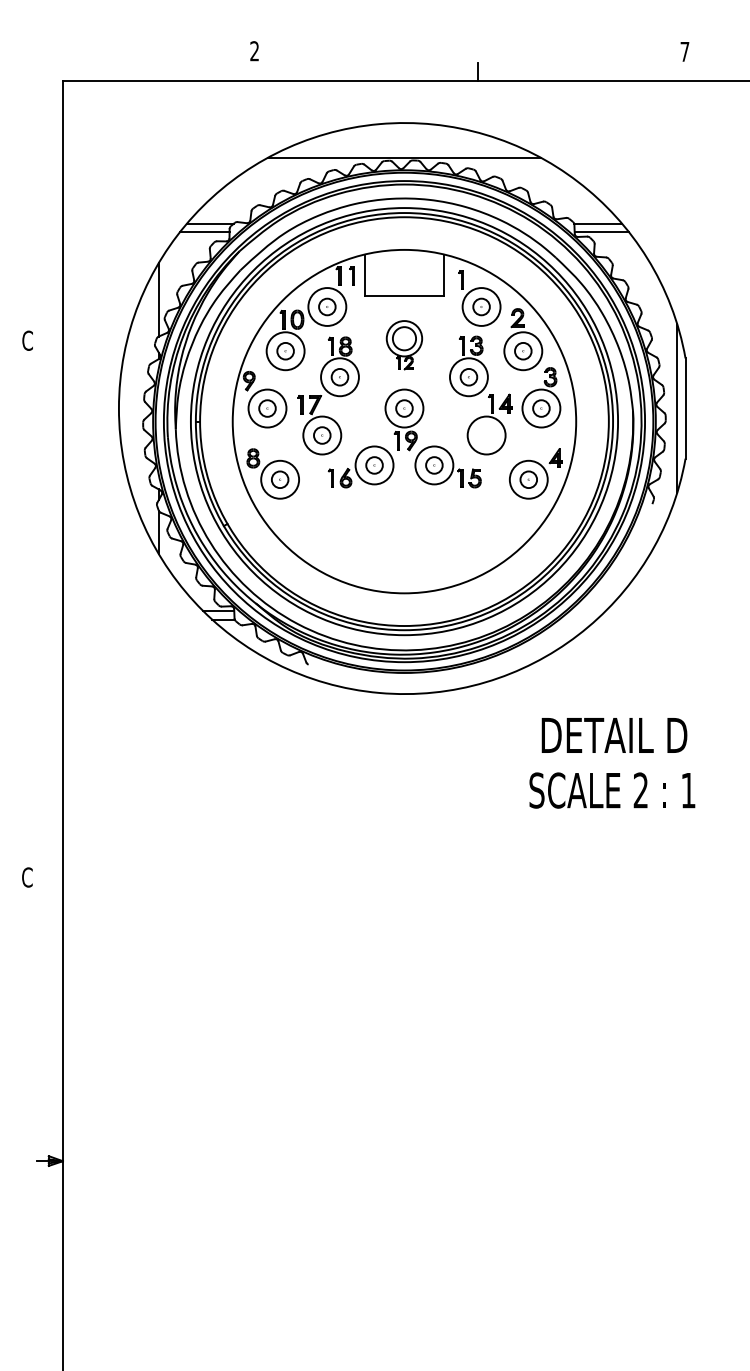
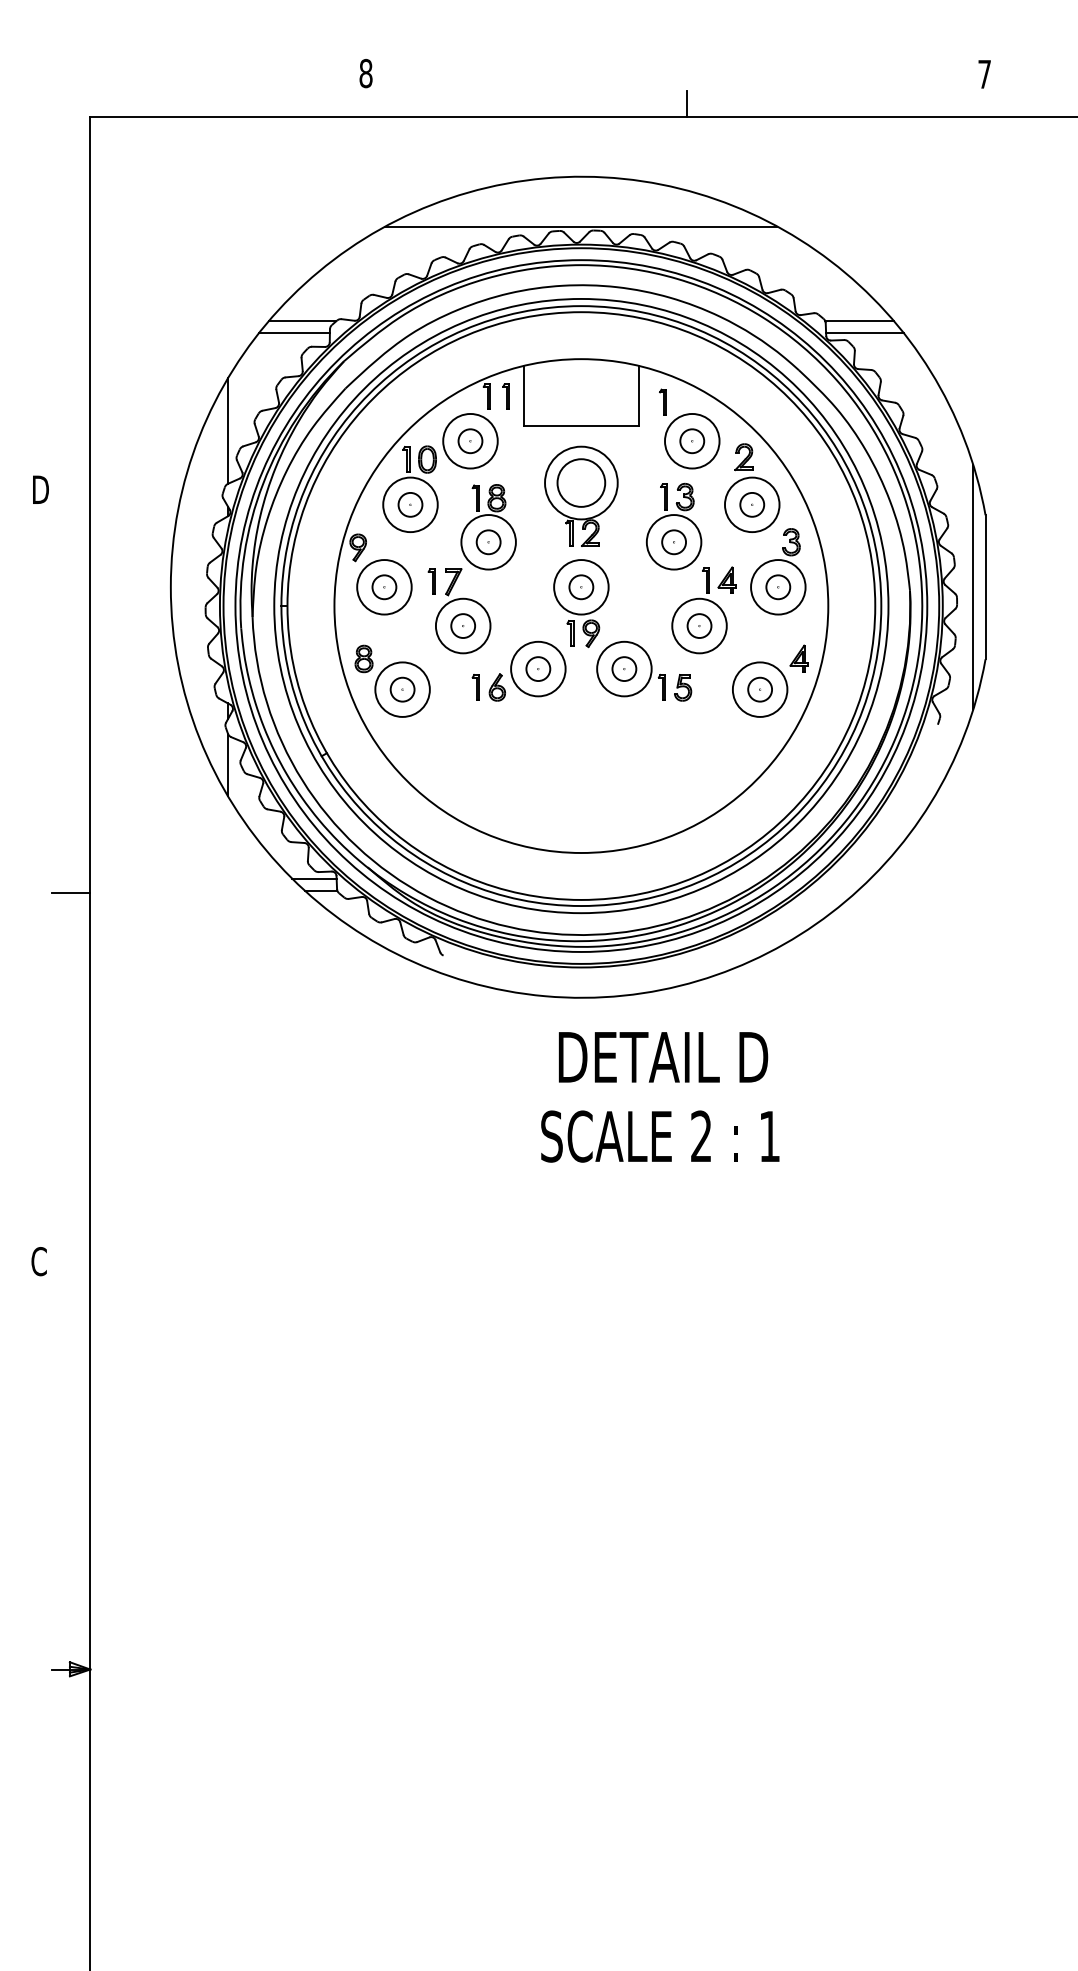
text: (254, 51) -> (365, 73), 2 -> 8
text: (28, 340) -> (40, 489), C -> D
part: (404, 344) -> (581, 495), size x1.43
part: (486, 435) -> (699, 626), added
line: (49, 621) -> (70, 893), added
text: (612, 763) -> (660, 1097), moved

